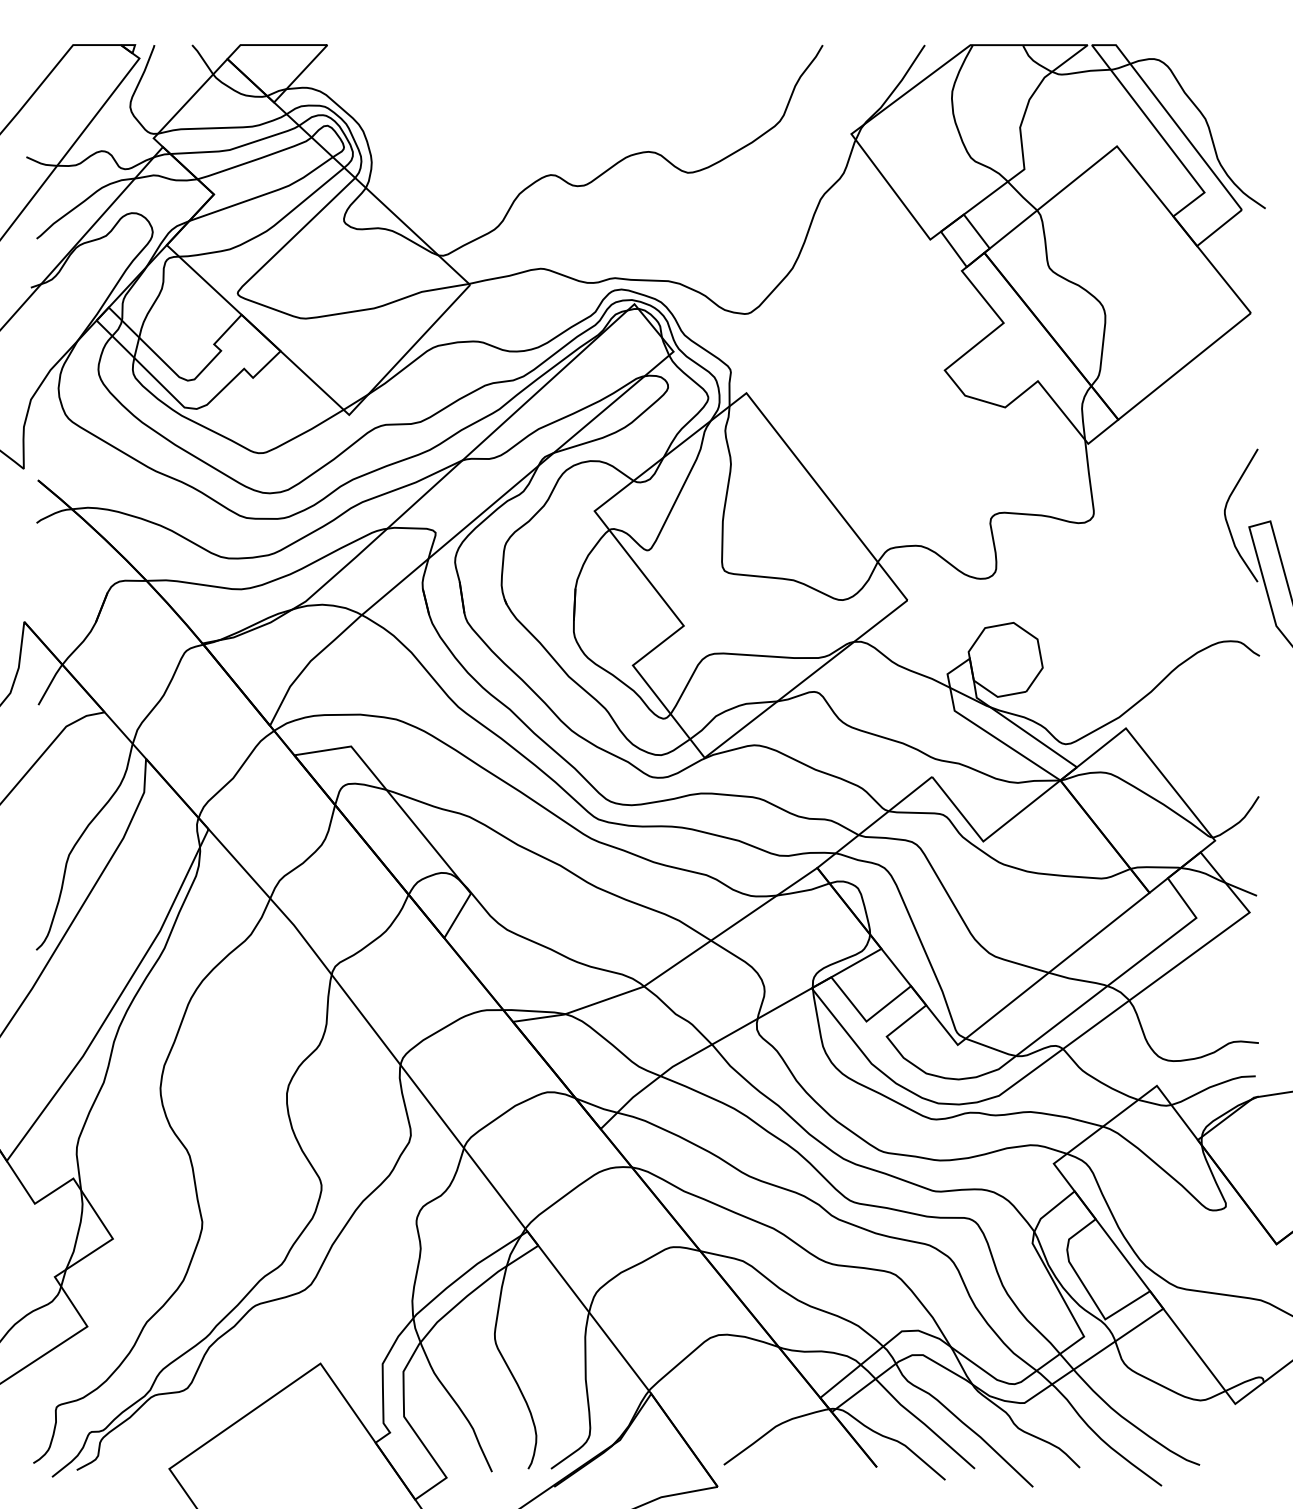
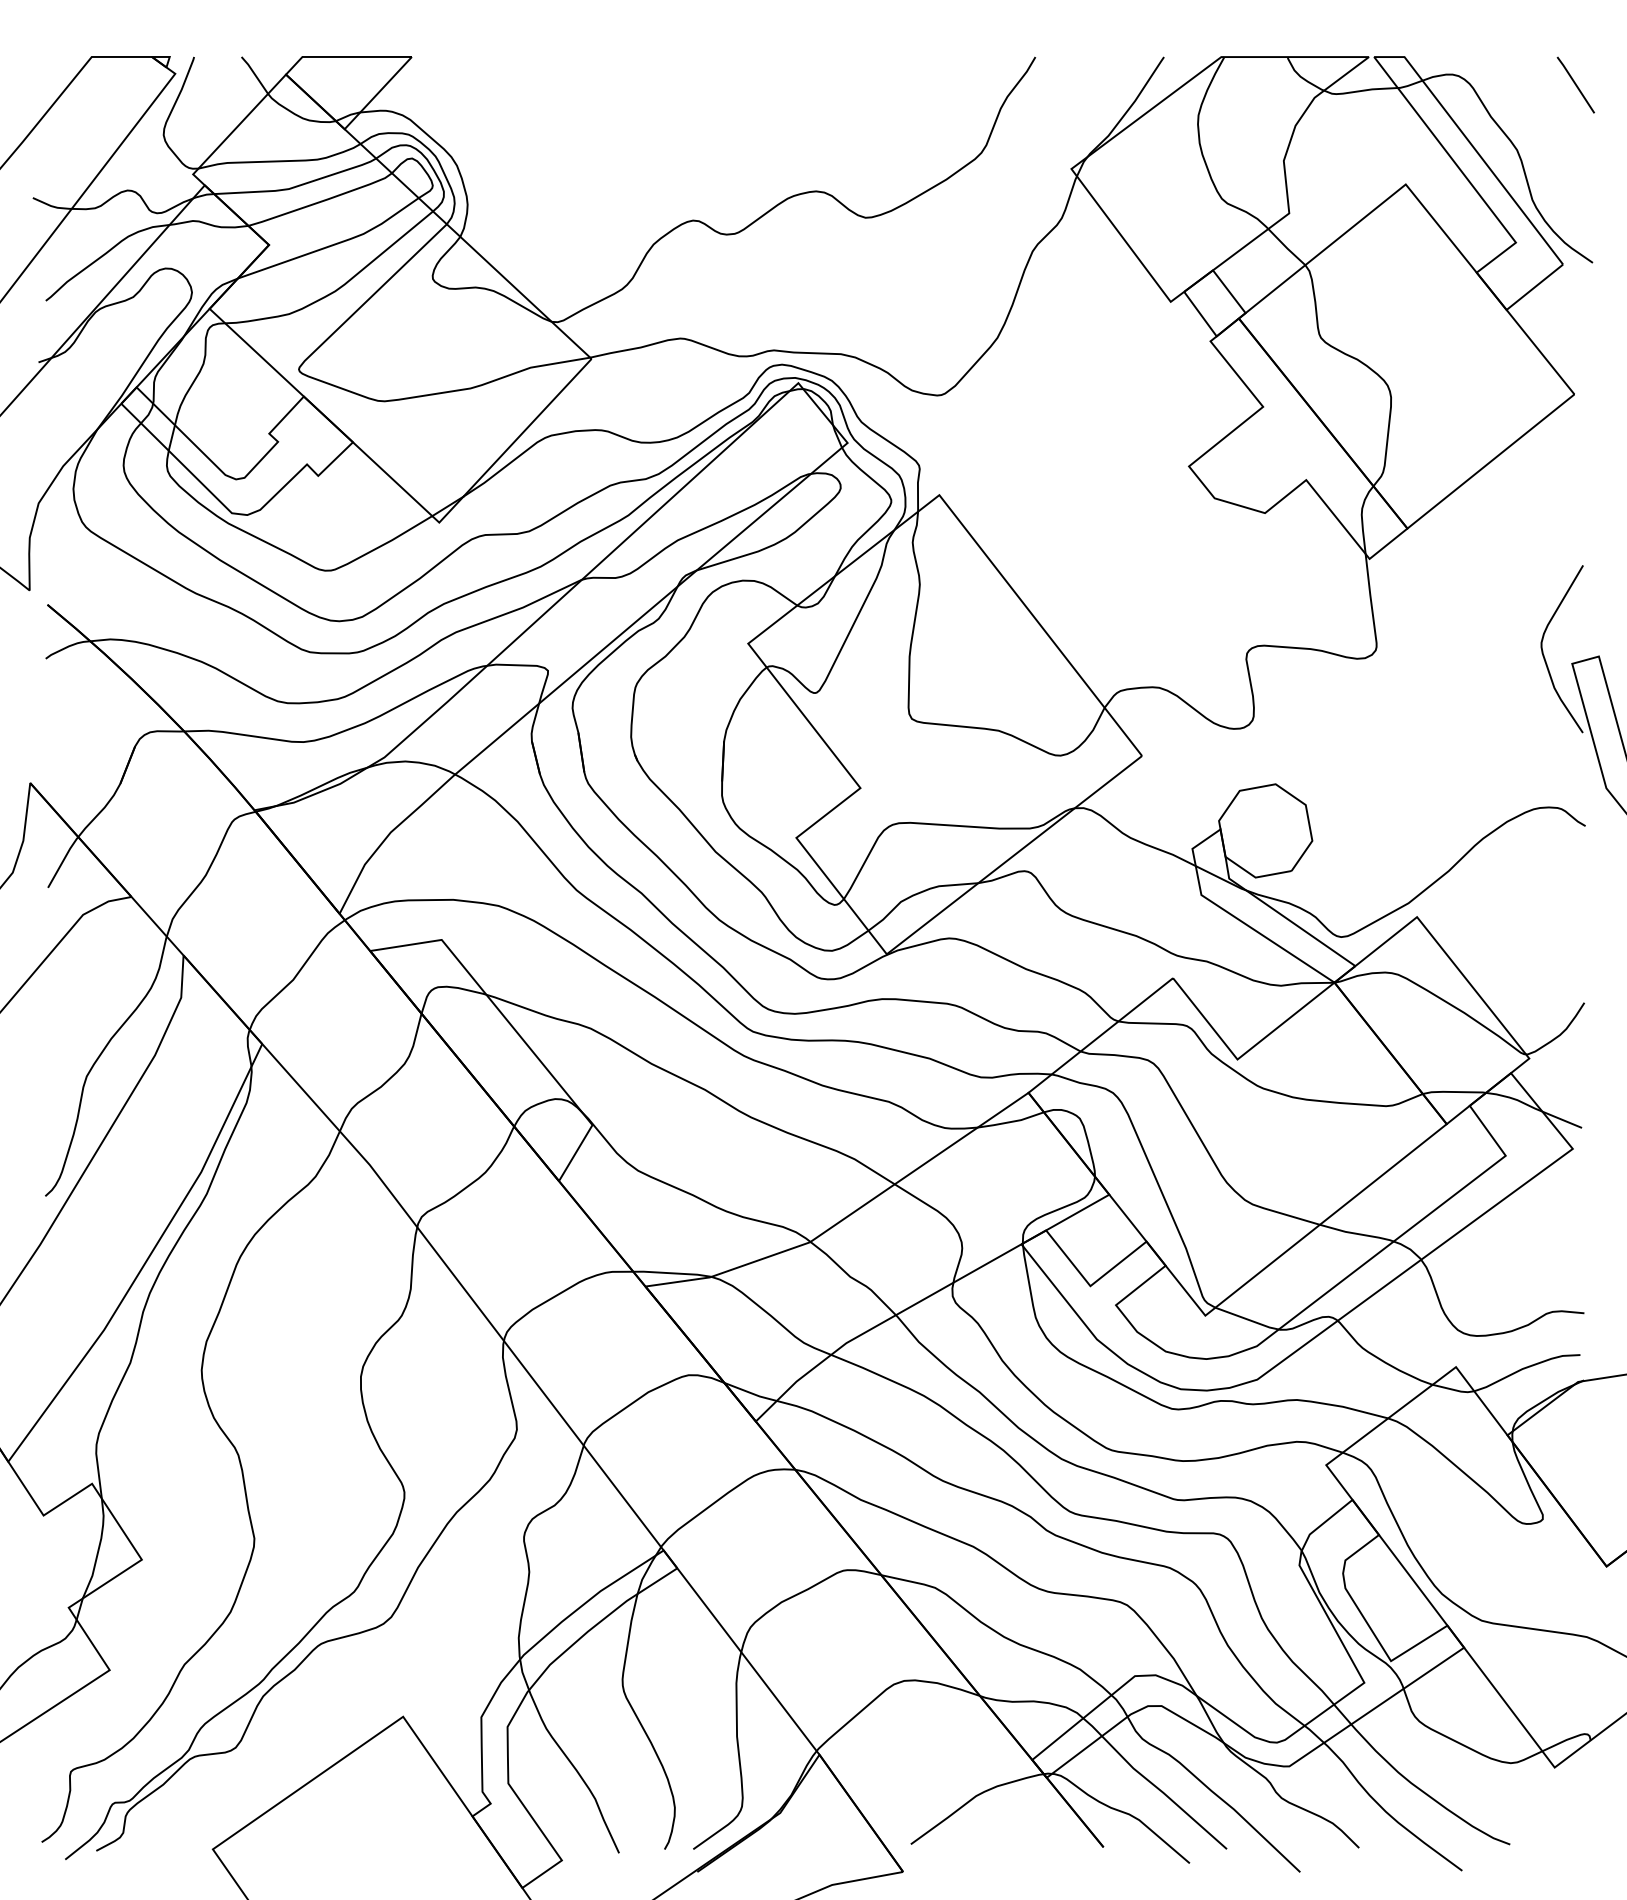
line: (1251, 66) -> (1575, 84), added

